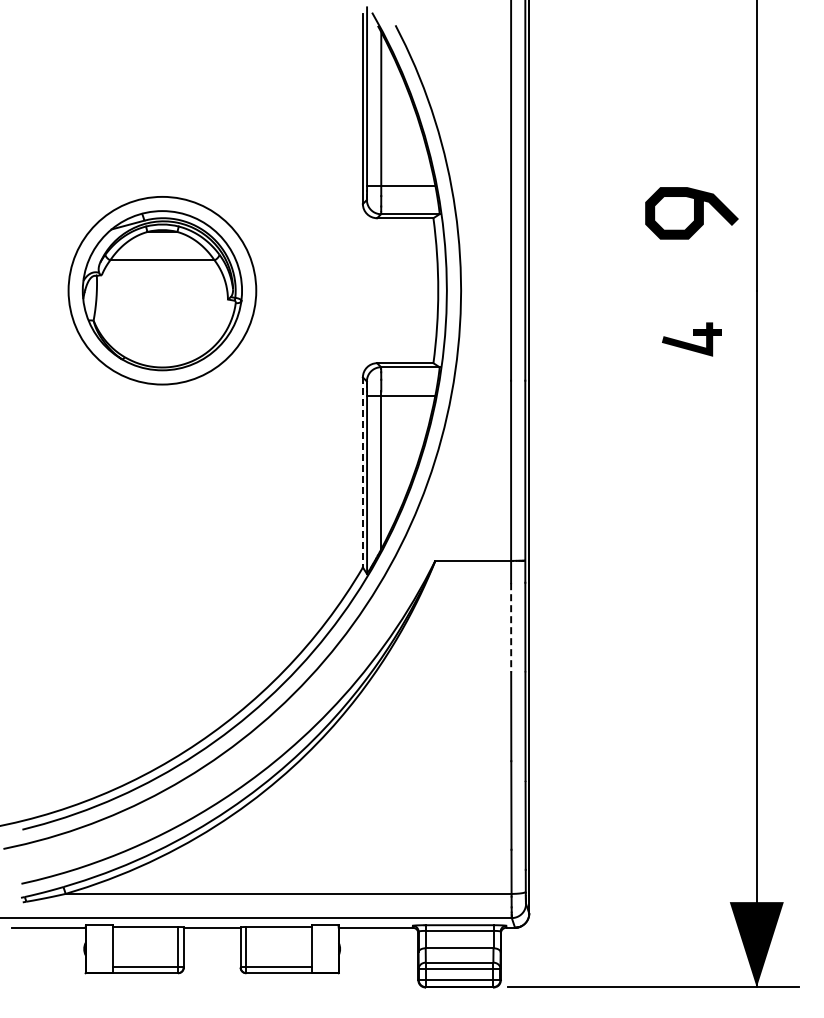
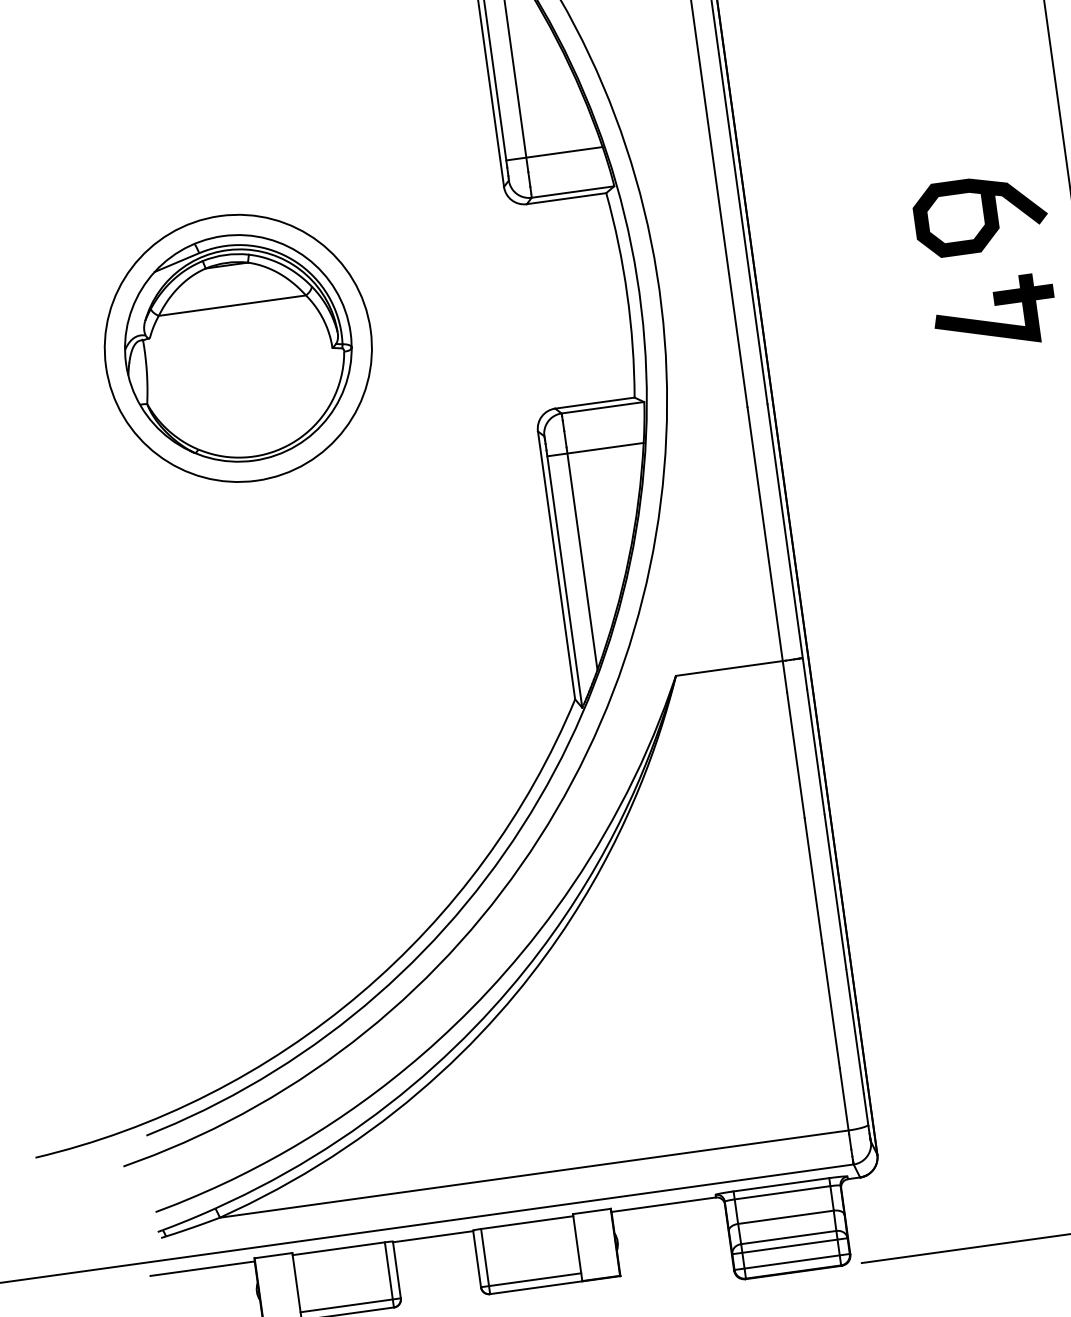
curve: (694, 213) -> (984, 214), moved
part: (691, 339) -> (993, 313), size x1.43
line: (362, 472) -> (555, 565), dashed -> solid
line: (511, 627) -> (796, 754), dashed -> solid

